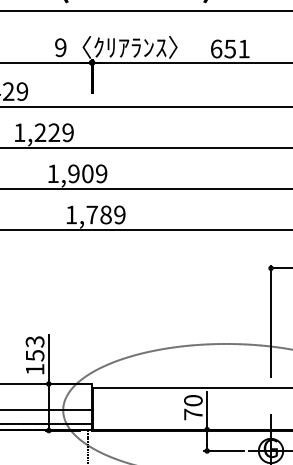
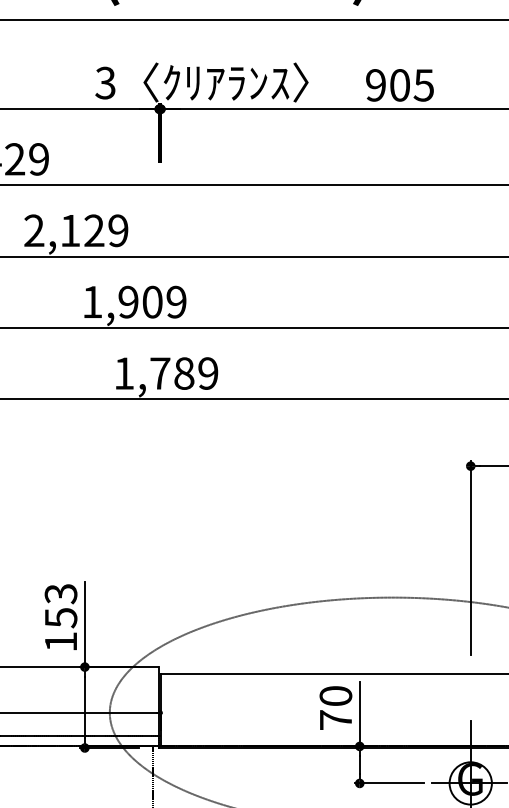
text: (60, 47) -> (105, 82), 9 -> 3
text: (229, 48) -> (398, 84), 651 -> 905
text: (30, 132) -> (53, 230), 1,229 -> 2,129

